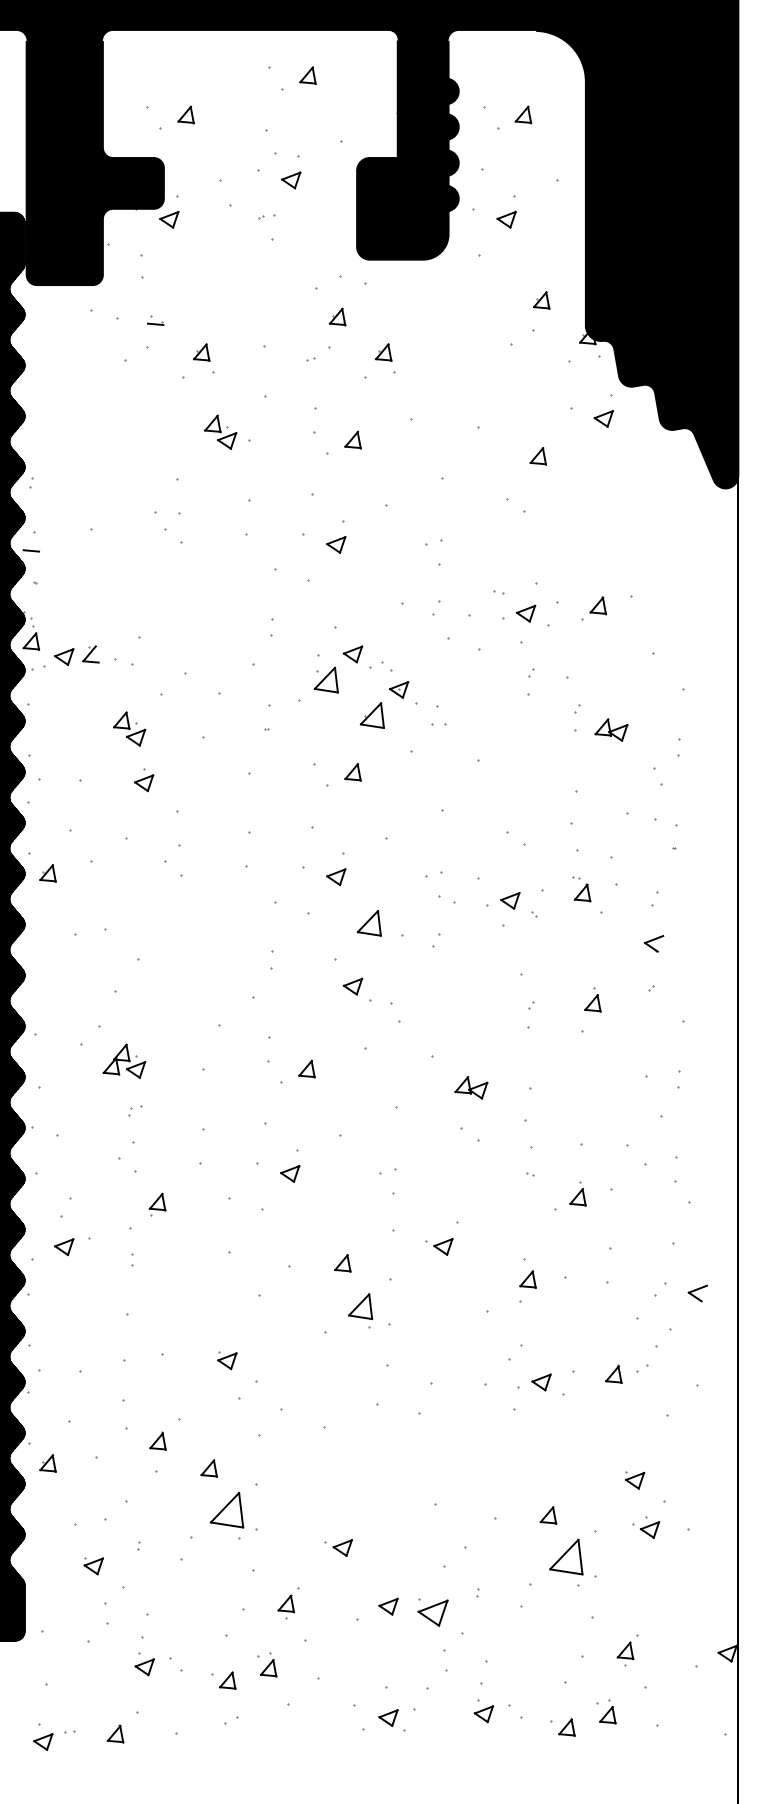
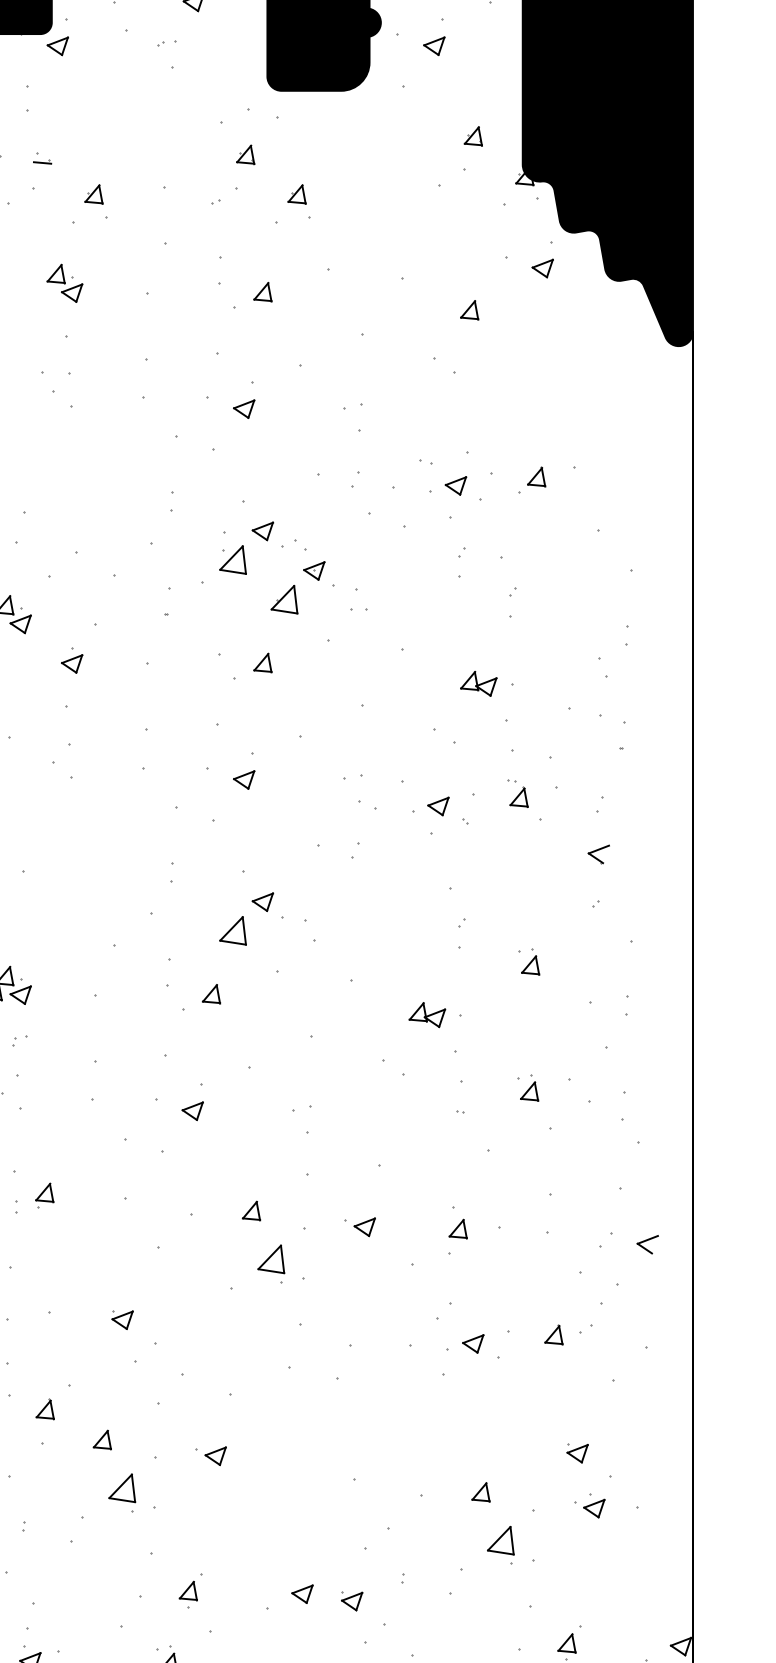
part: (220, 431) -> (64, 282), moved
part: (611, 729) -> (478, 683), moved
part: (144, 780) -> (72, 660), moved
part: (368, 923) -> (232, 931), moved
part: (592, 999) -> (530, 961), moved
part: (471, 1087) -> (427, 1014), moved
part: (577, 1193) -> (529, 1087), moved
part: (157, 1204) -> (44, 1195), moved
part: (439, 1246) -> (360, 1226), moved
part: (226, 1515) -> (121, 1492), size x0.71
part: (338, 1547) -> (210, 1455), moved
part: (565, 1562) -> (500, 1544), size x0.71
part: (432, 1613) -> (351, 1601), size x0.62

